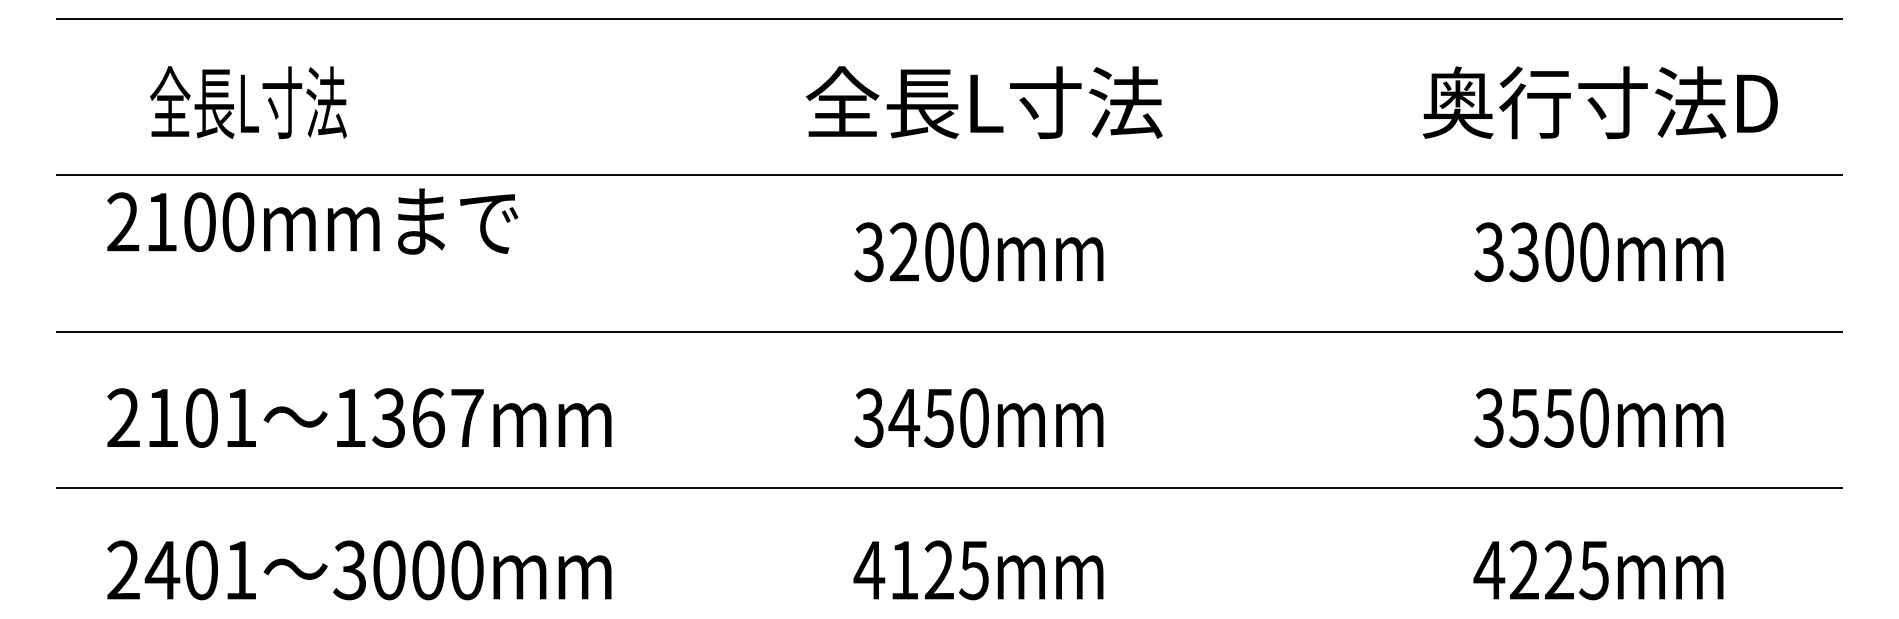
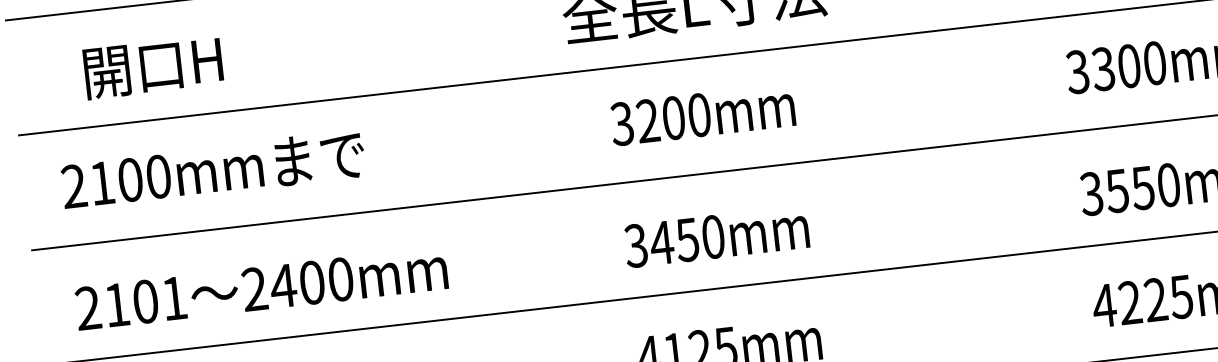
text: (248, 102) -> (153, 65), 全長L寸法 -> 開口H
text: (312, 221) -> (213, 170), moved
text: (408, 417) -> (297, 284), 1367mm -> 2400mm

